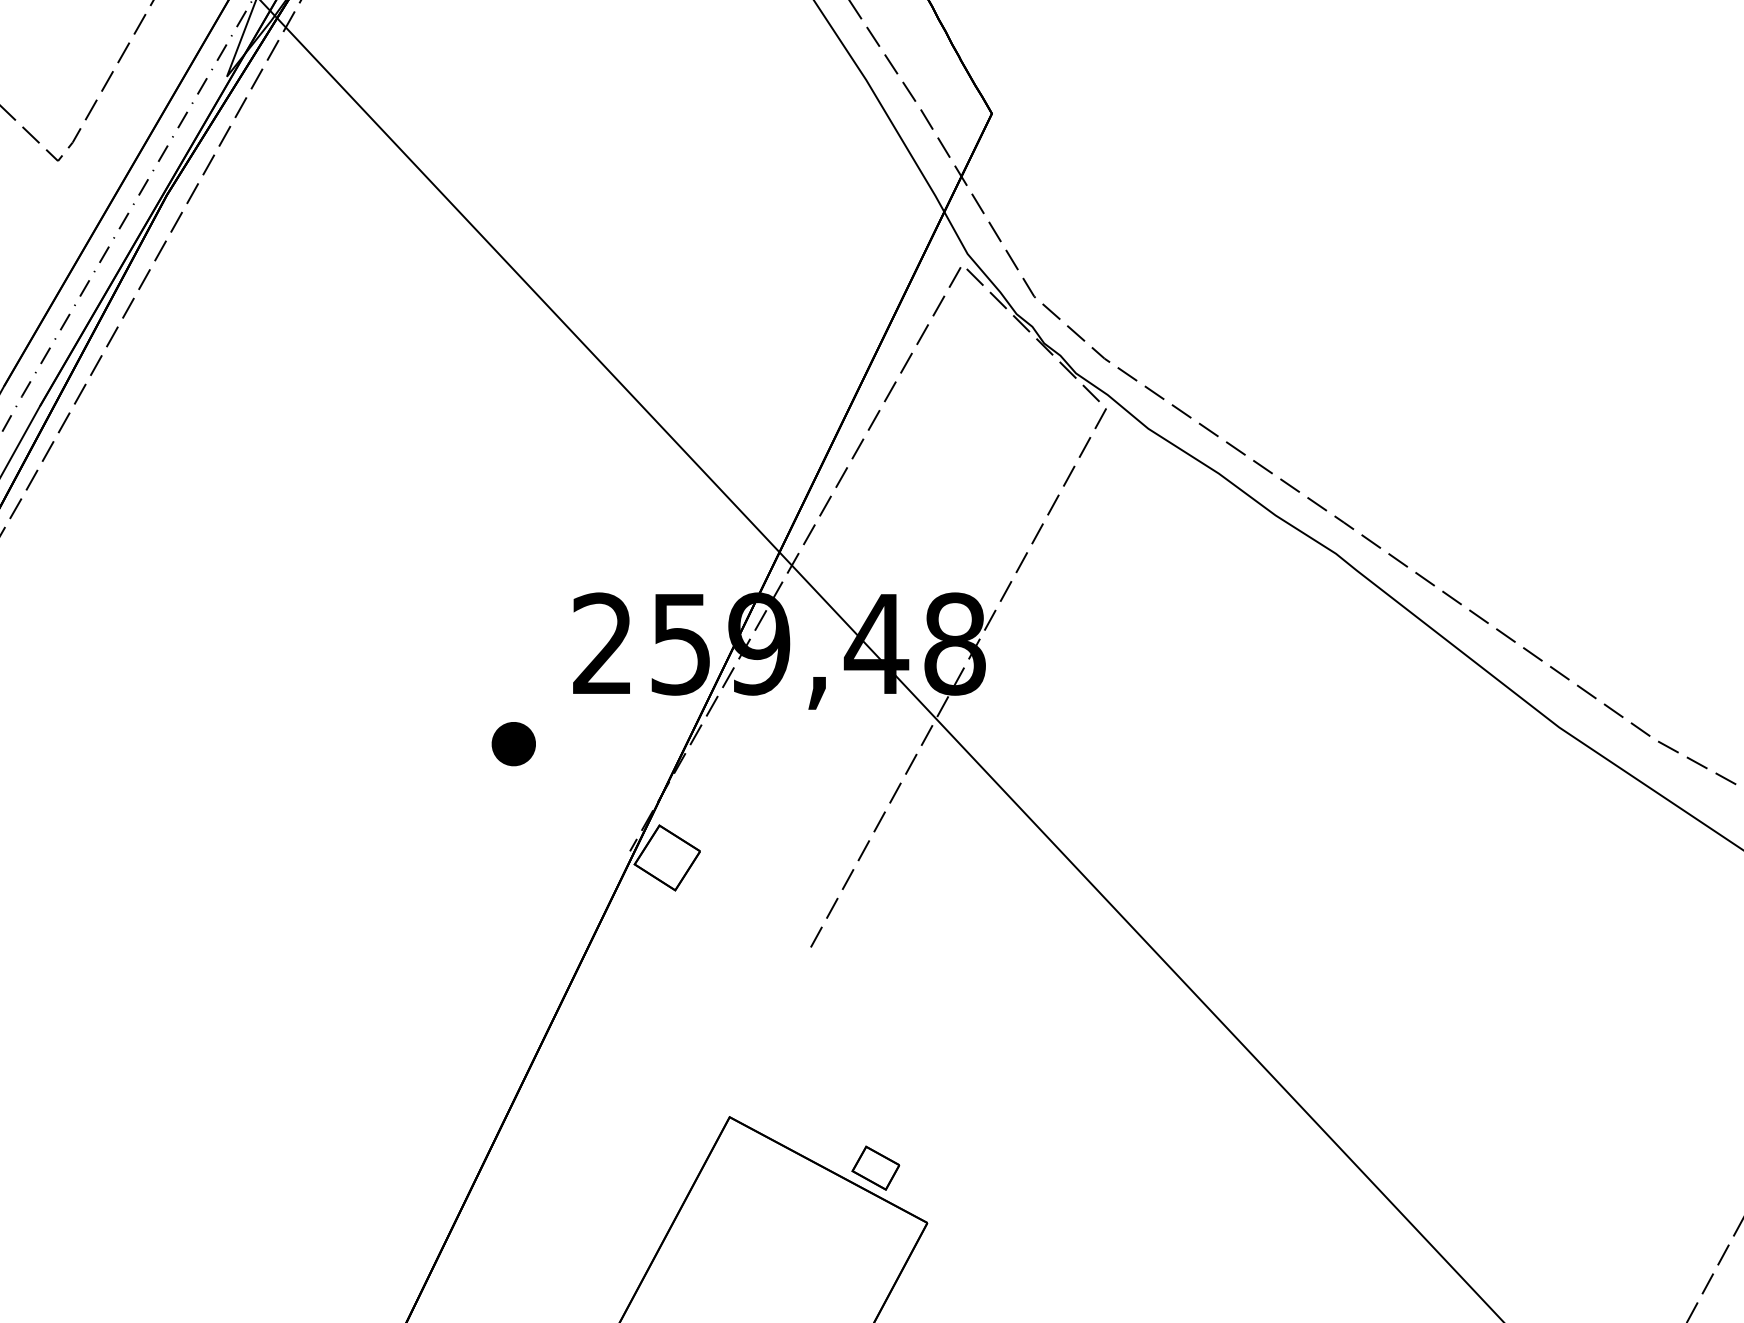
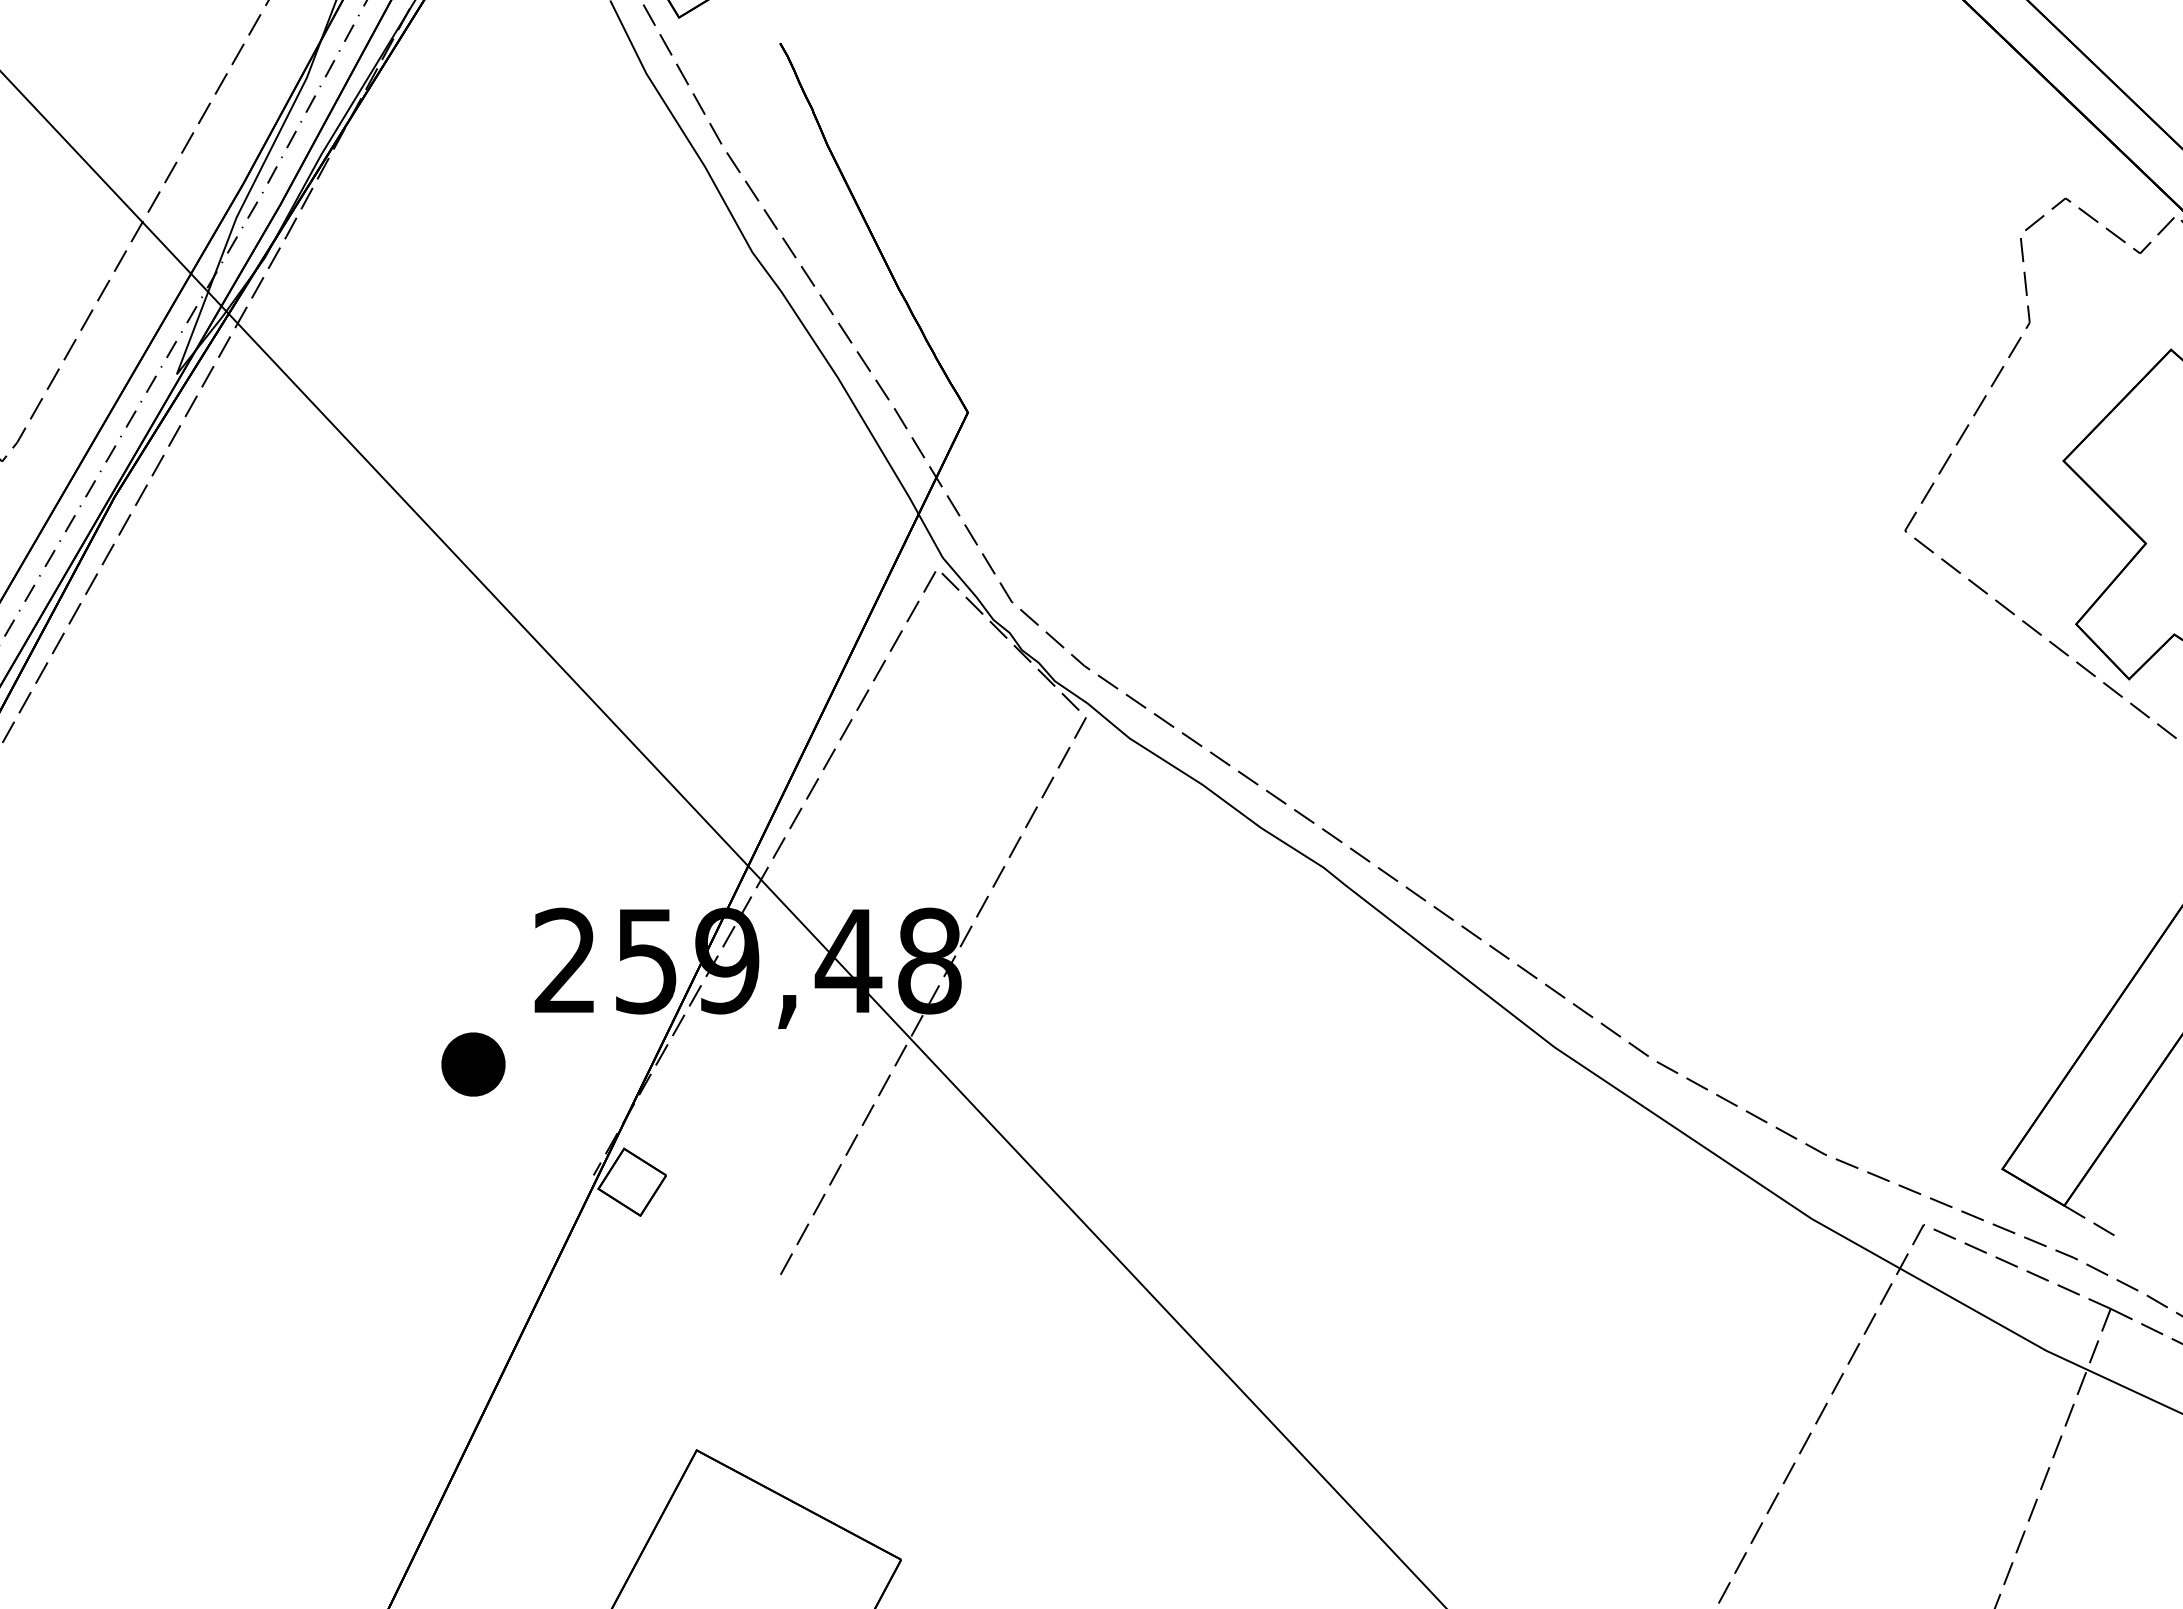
part: (513, 744) -> (473, 1064), size x1.4
part: (875, 1167) -> (847, 1502), removed

